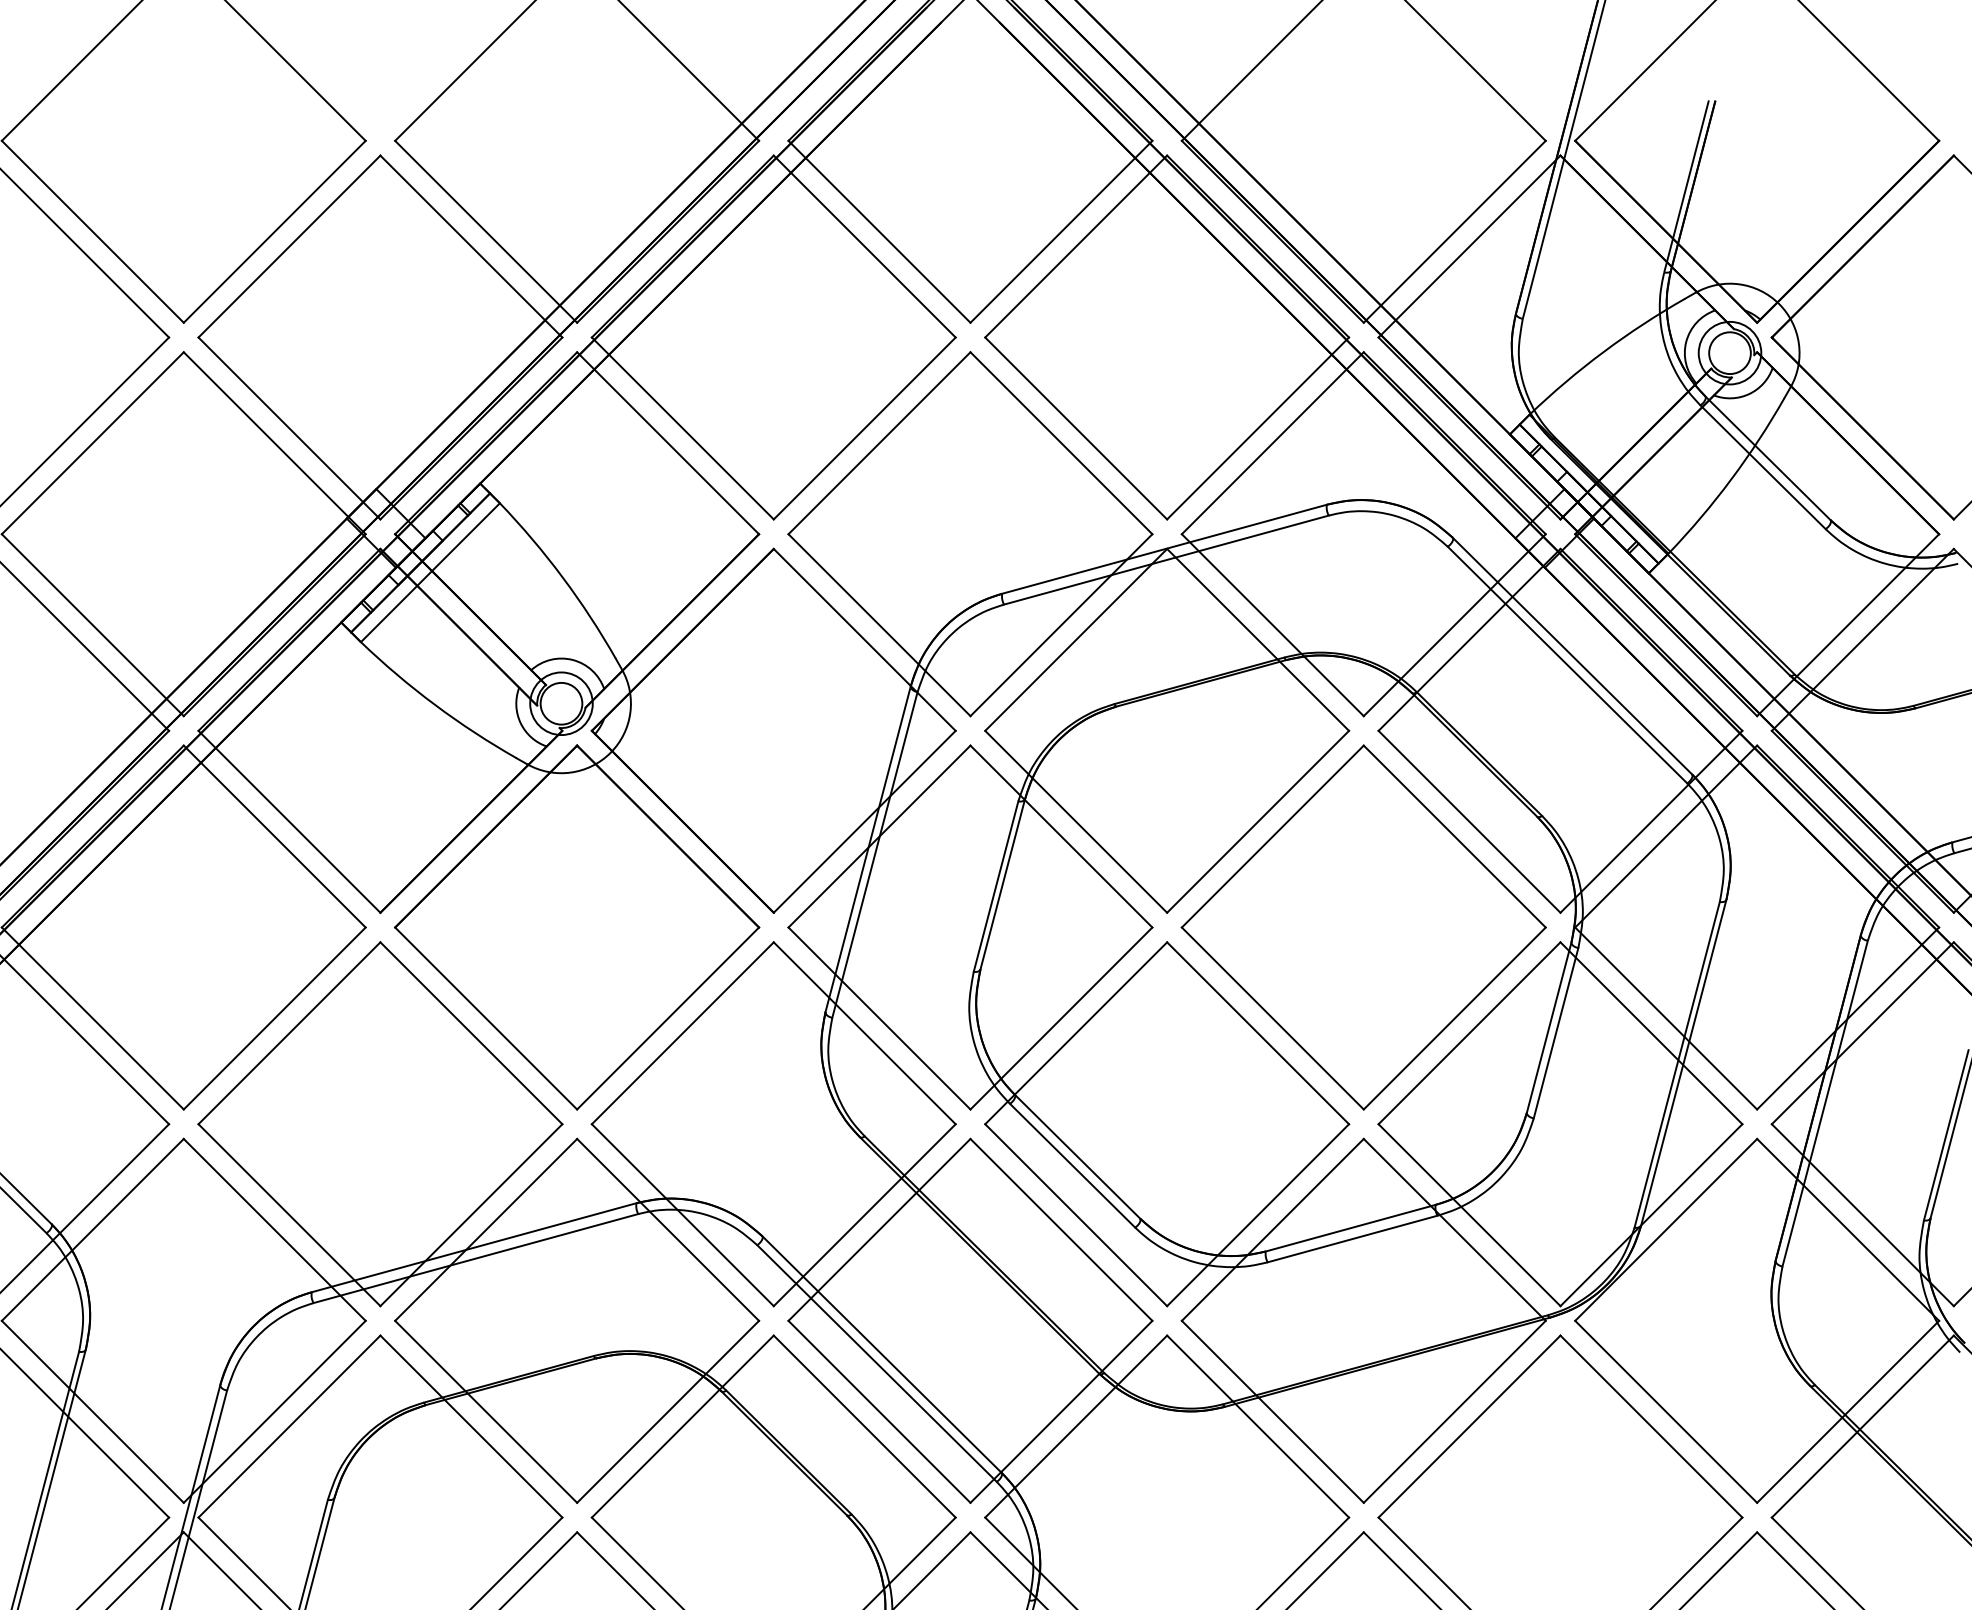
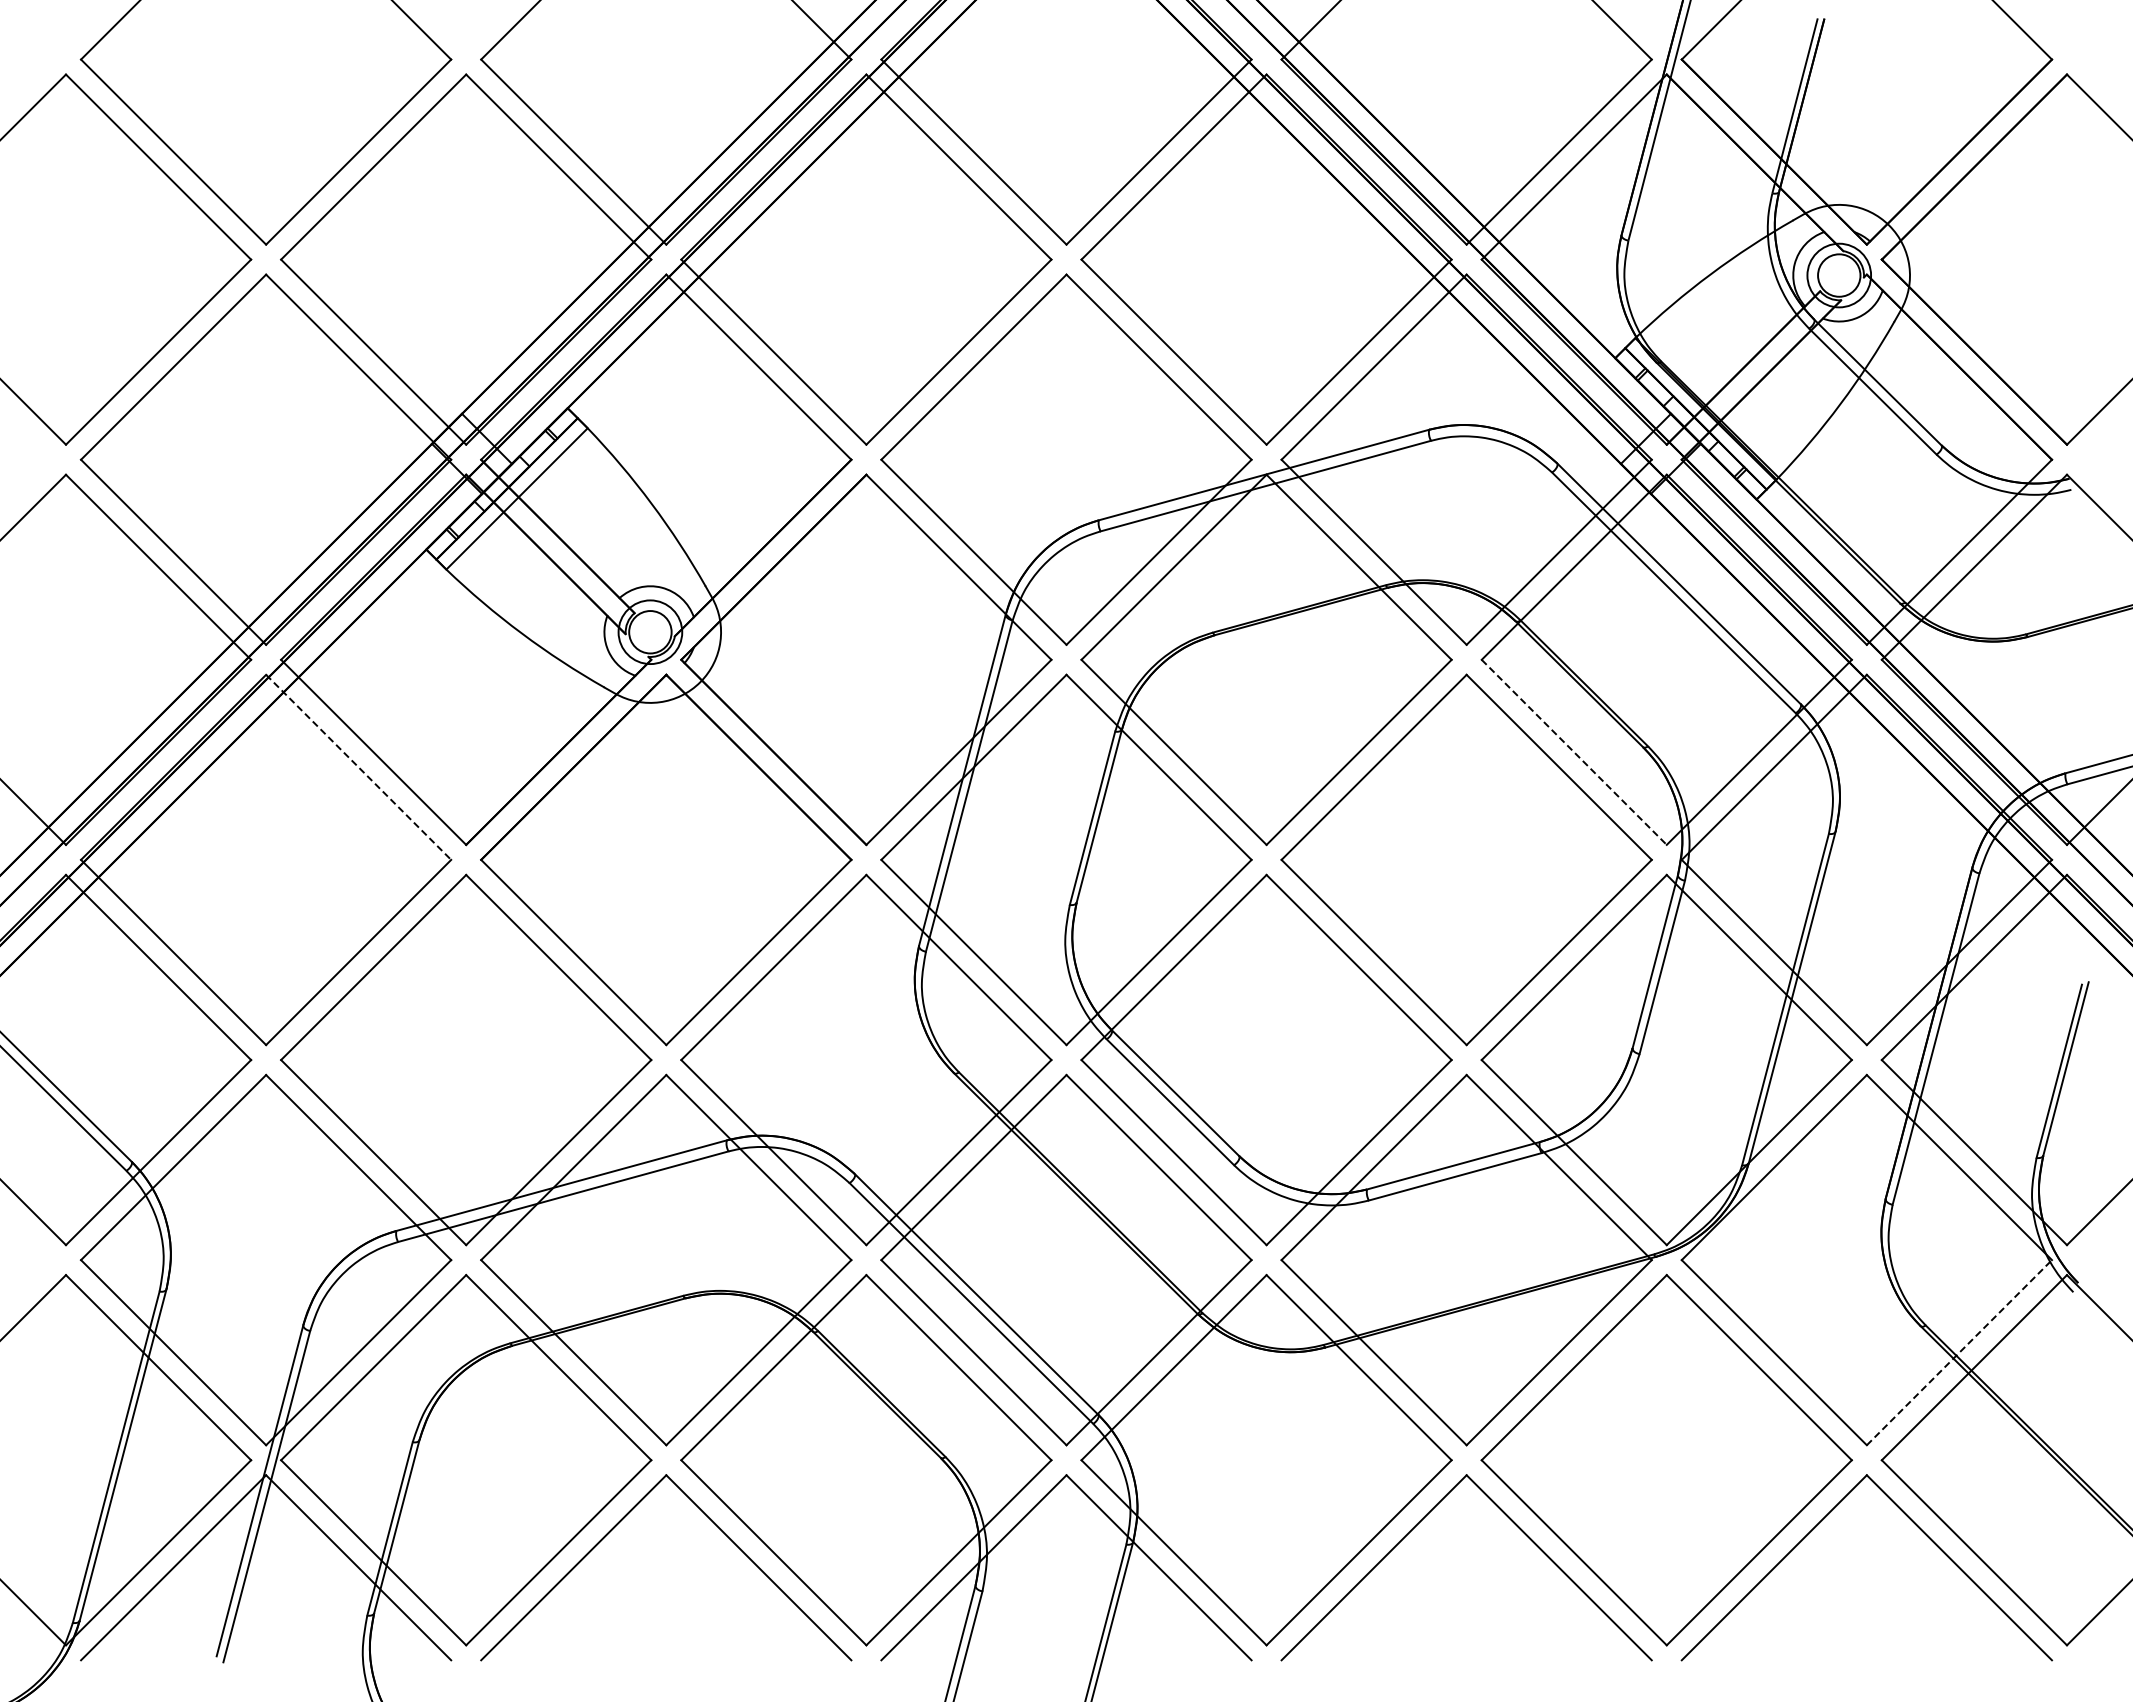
line: (1469, 821) -> (1574, 752), solid -> dashed
line: (274, 836) -> (358, 767), solid -> dashed
line: (1848, 1411) -> (1959, 1352), solid -> dashed

